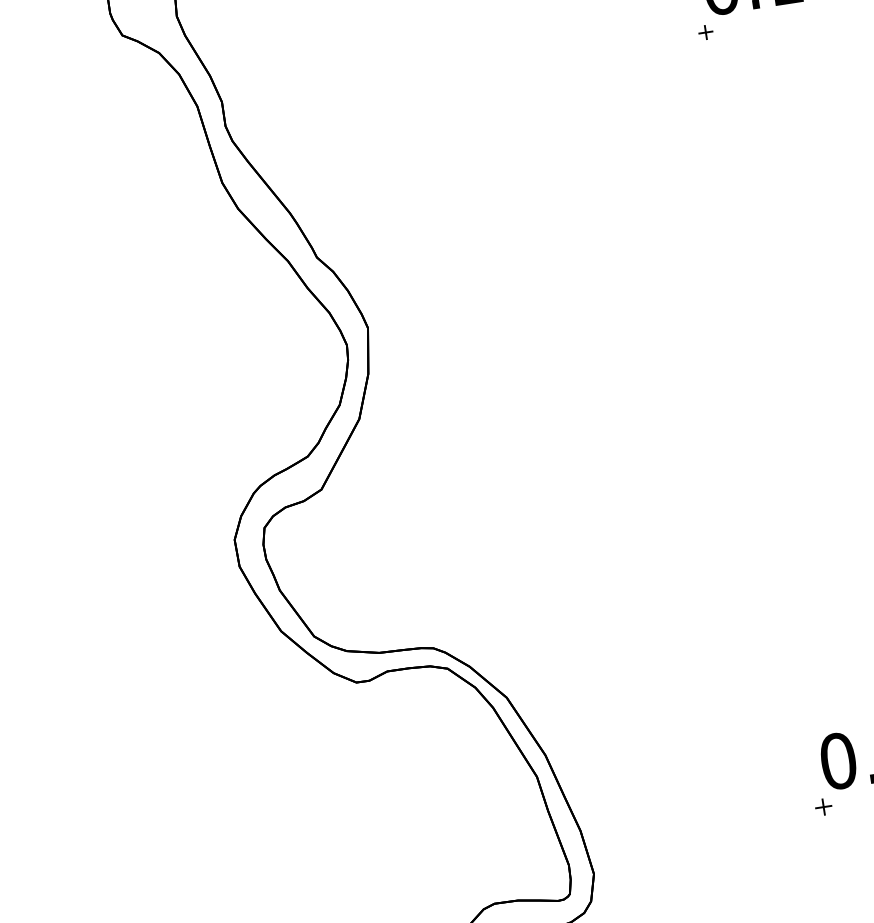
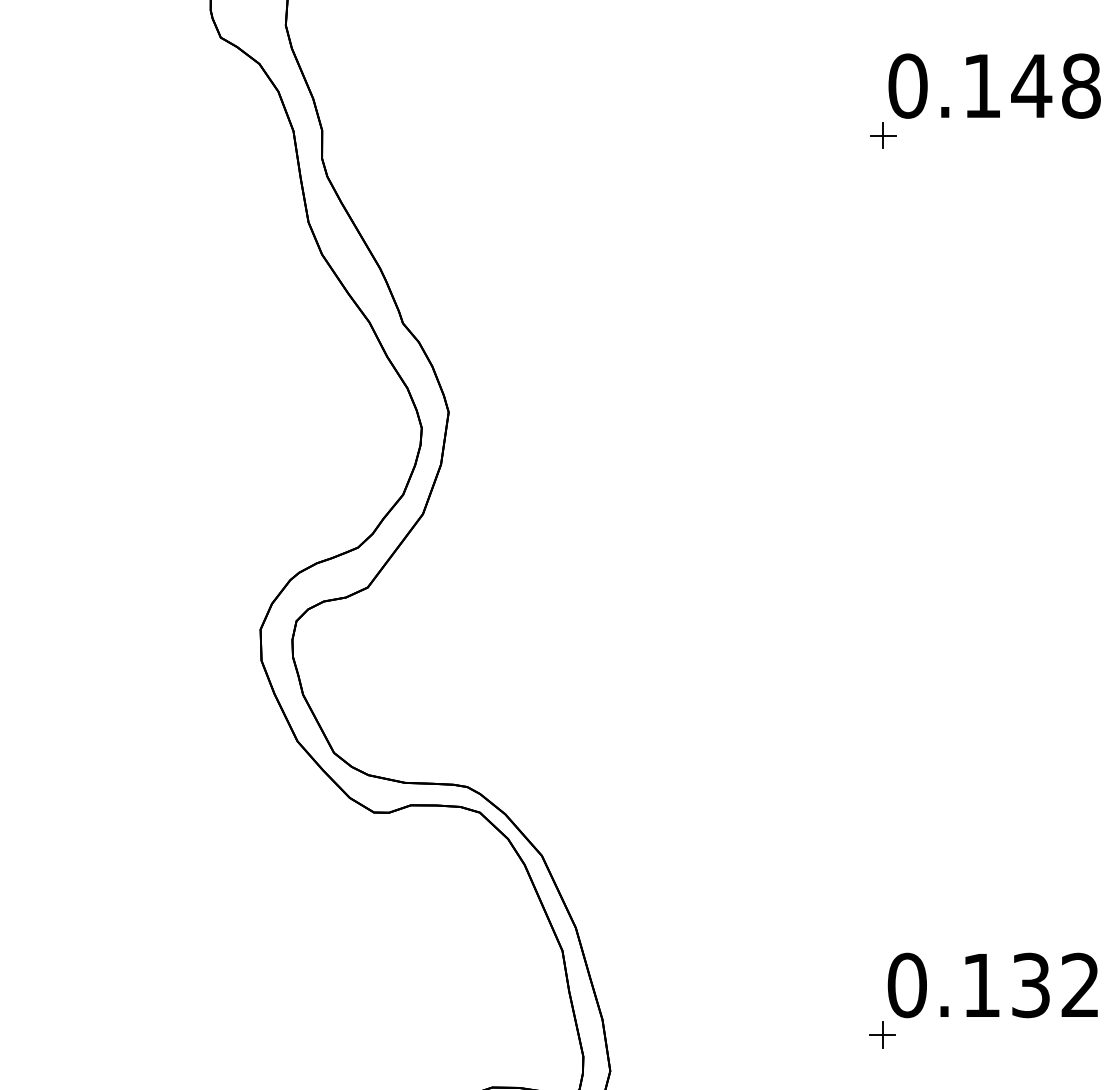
part: (705, 32) -> (883, 135), size x1.67
part: (823, 806) -> (882, 1034), size x1.43

